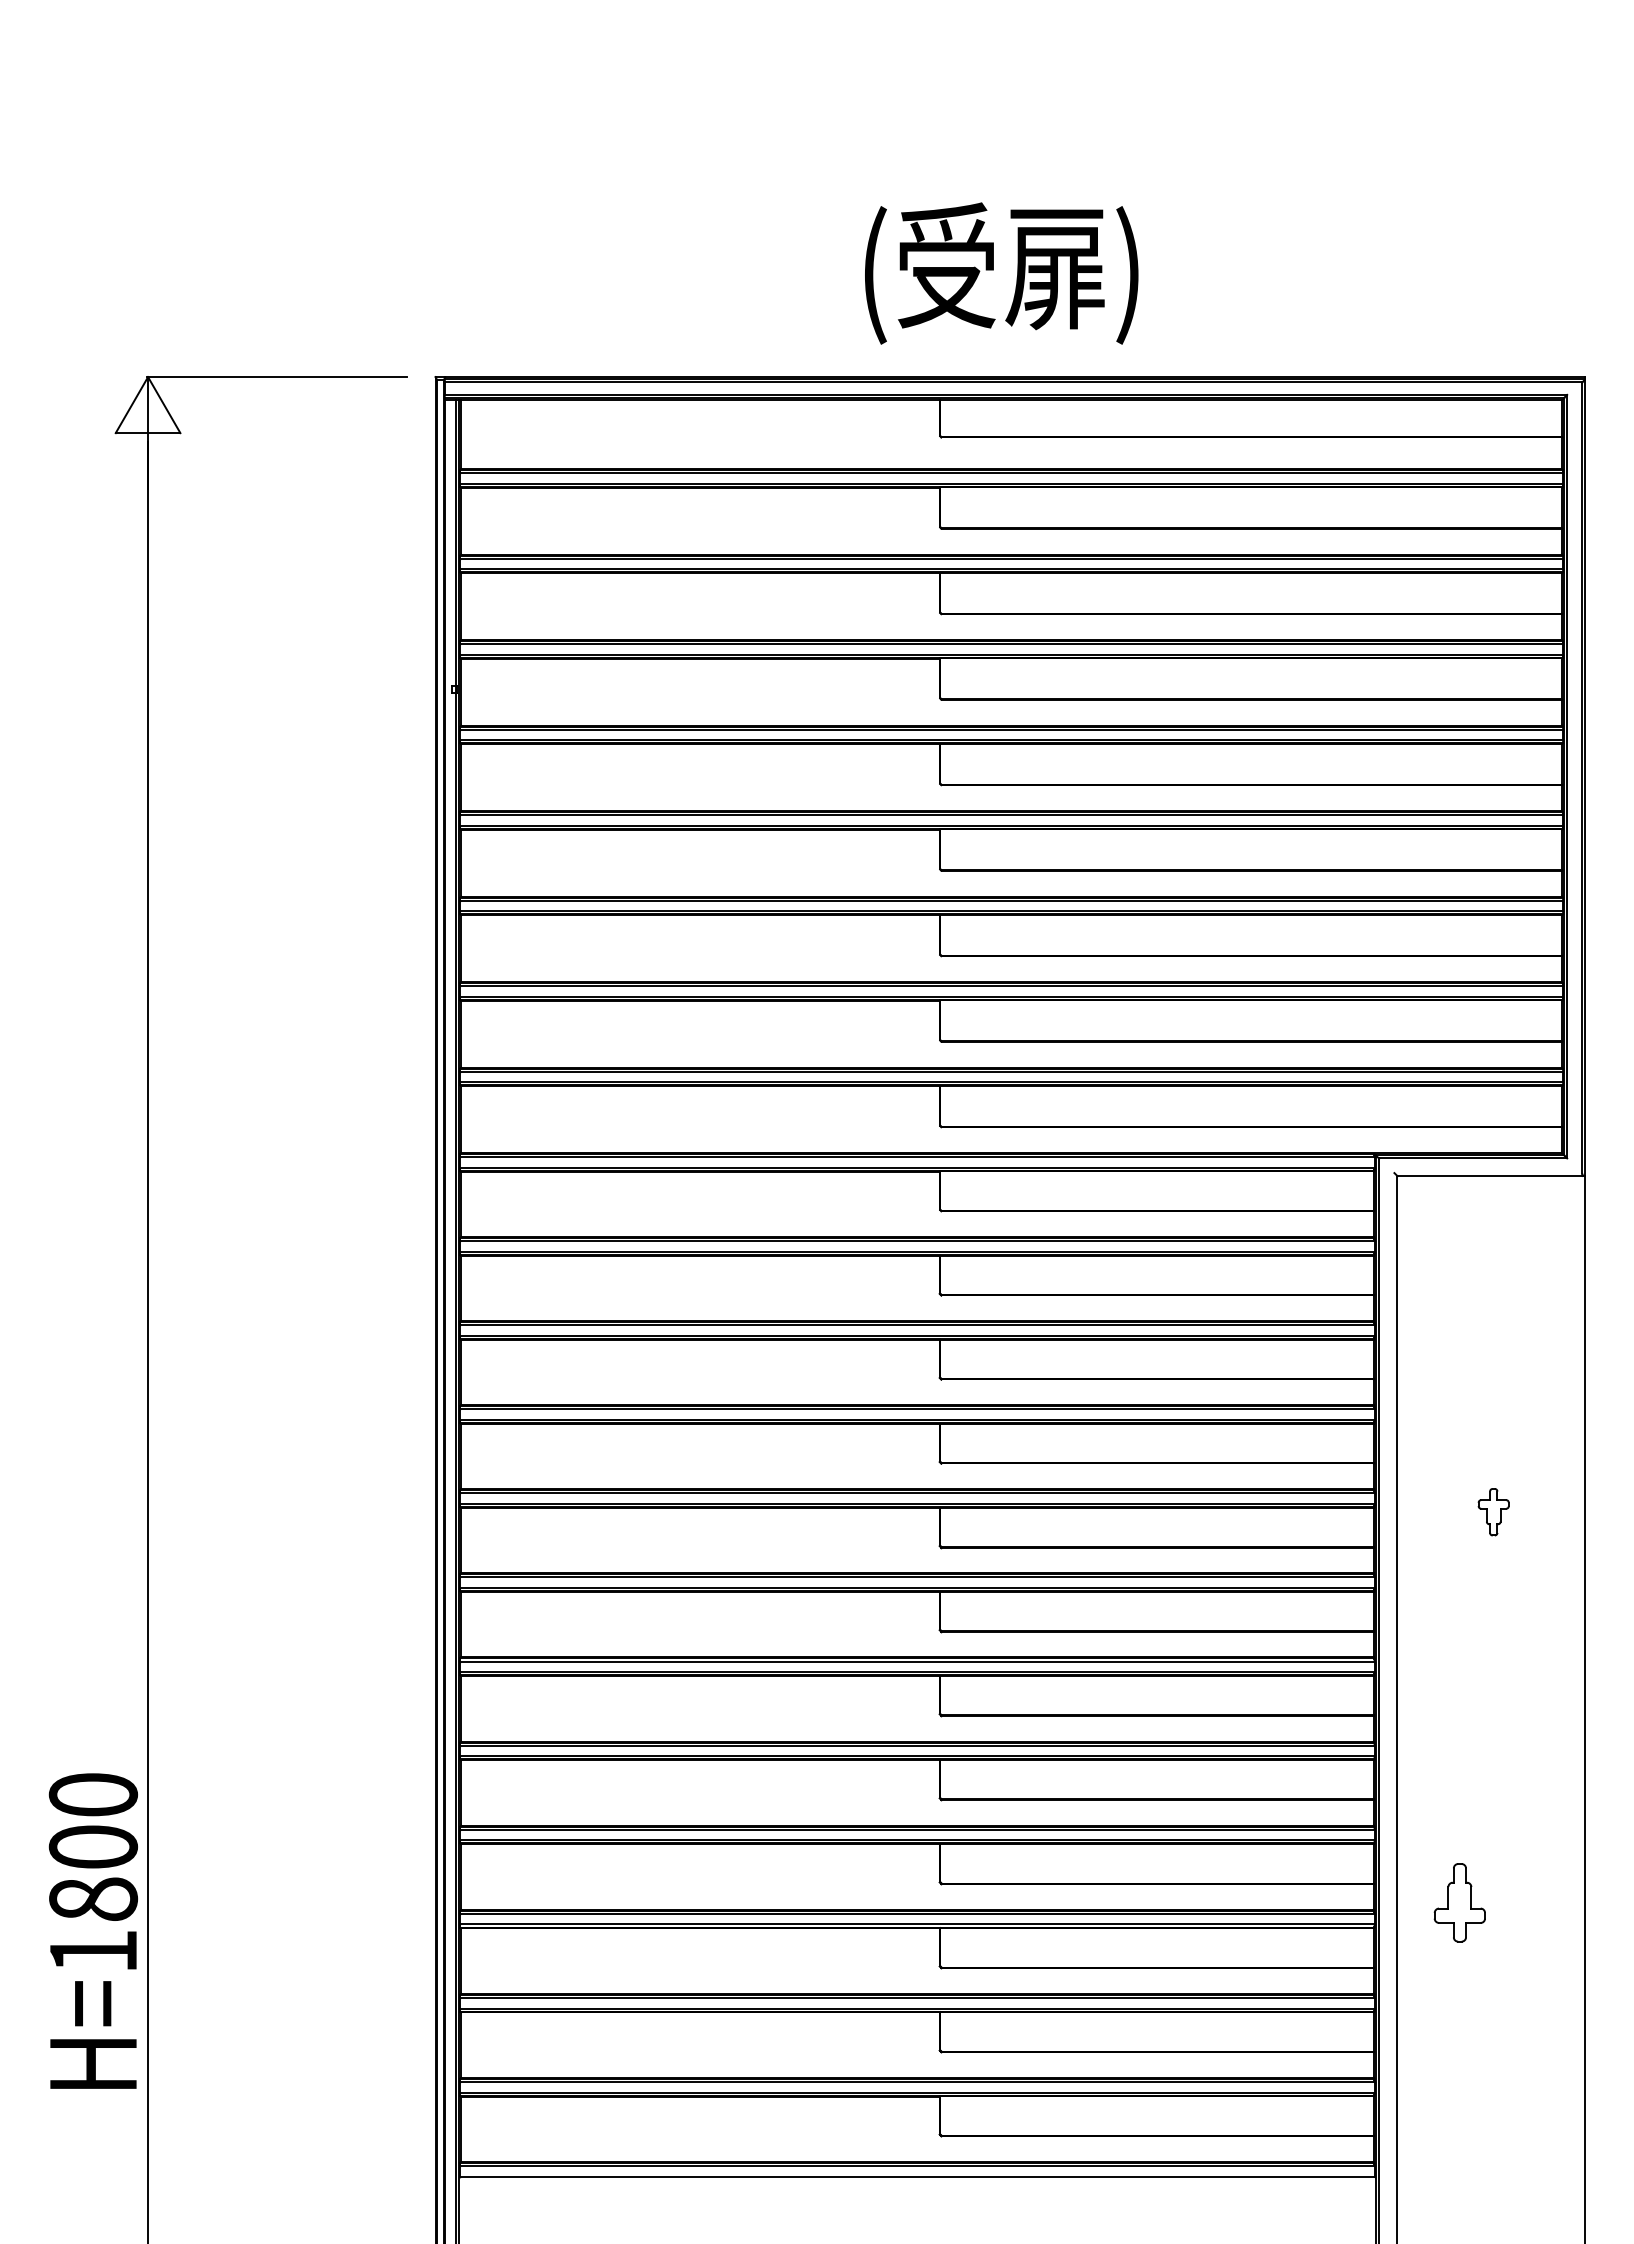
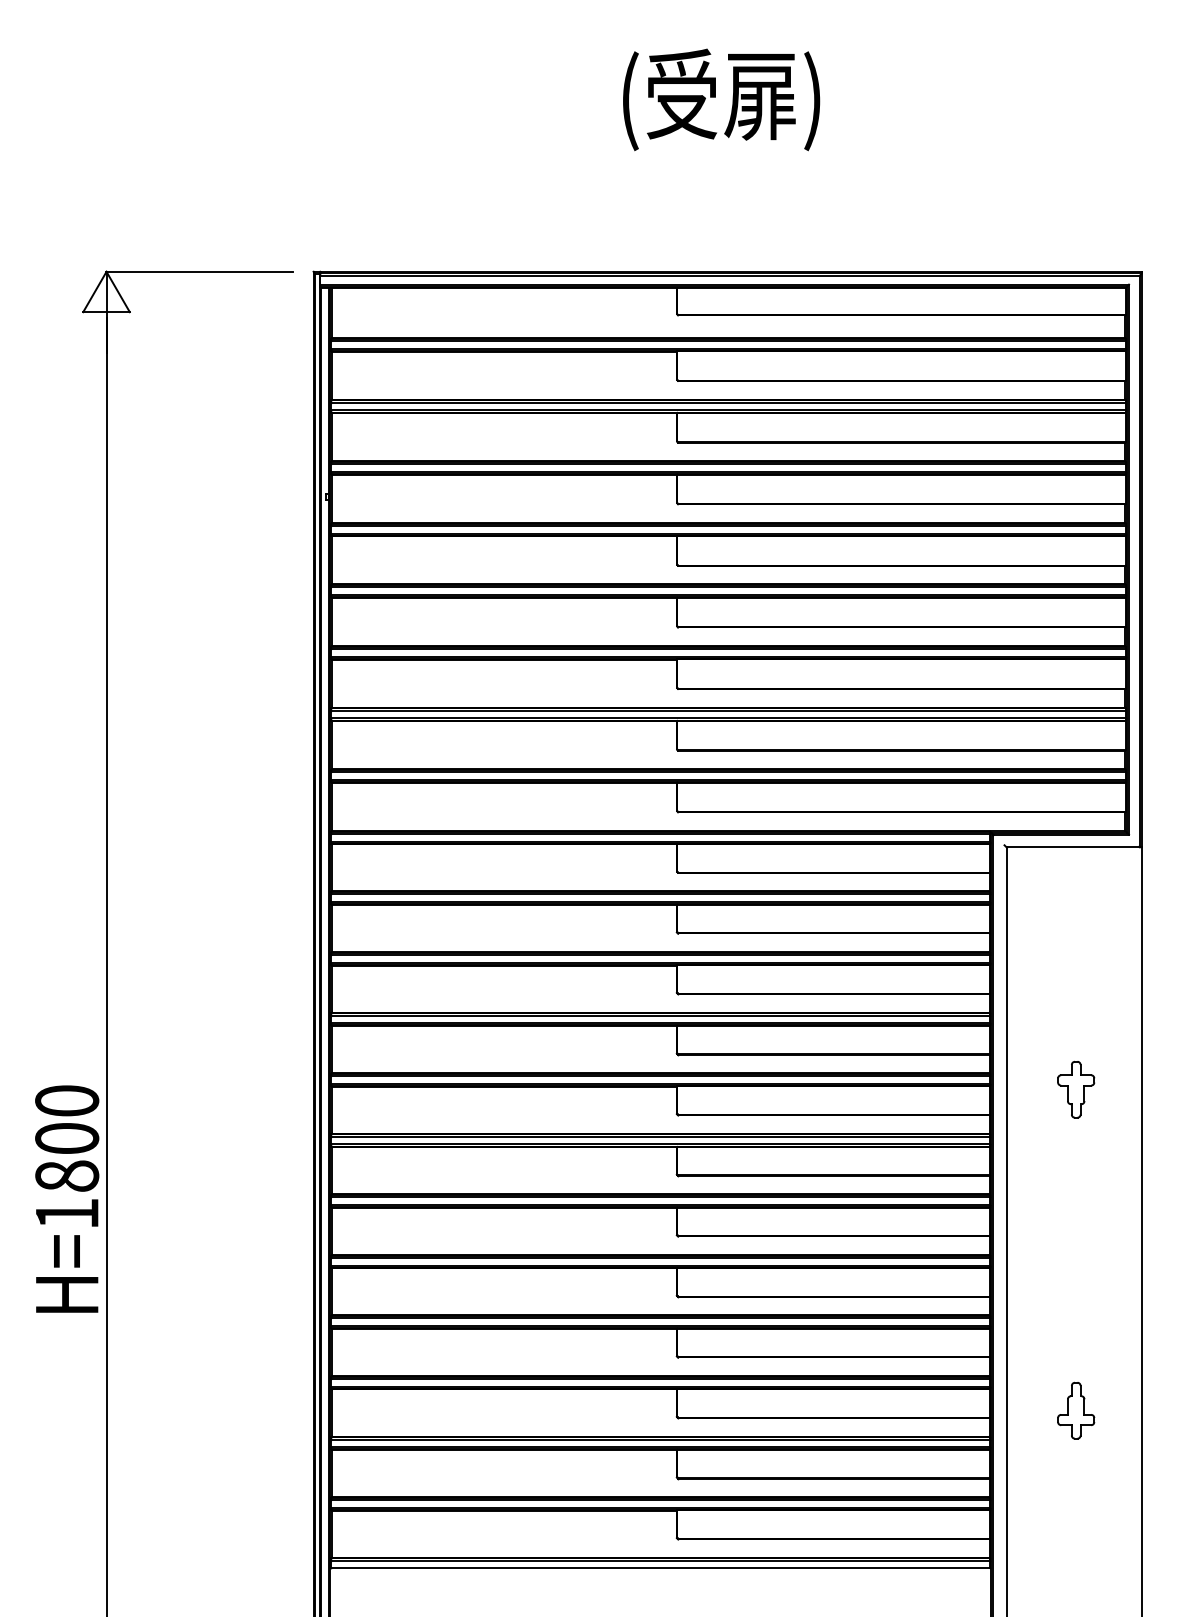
text: (1001, 273) -> (721, 99), moved
part: (1493, 1511) -> (1075, 1089), size x1.67
part: (1459, 1902) -> (1075, 1410), moved
text: (92, 1930) -> (66, 1198), moved

